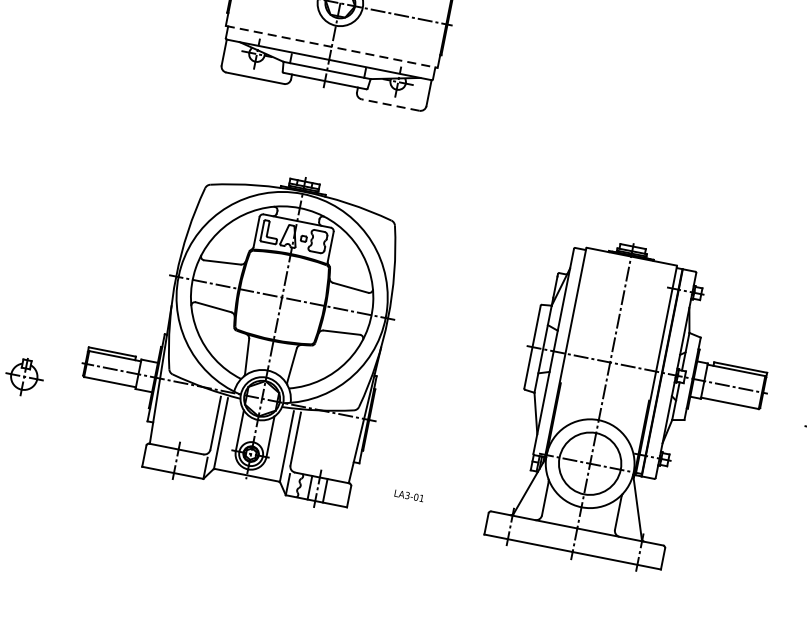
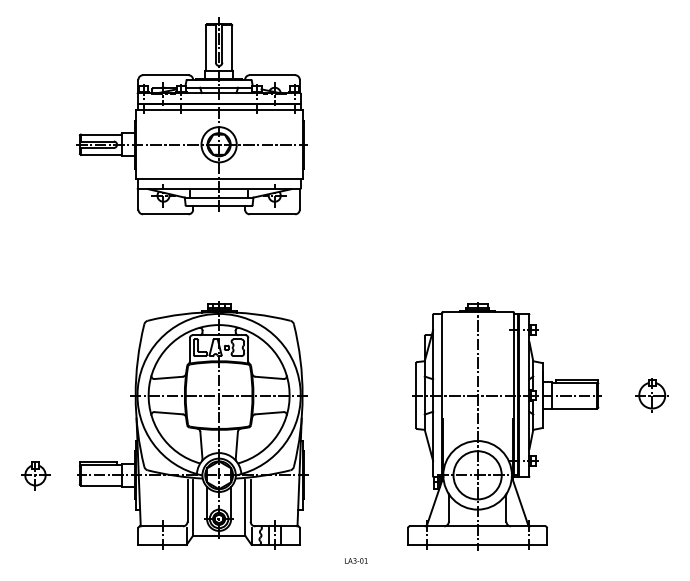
line: (332, 47) -> (219, 179), dashed -> solid
line: (390, 105) -> (272, 214), dashed -> solid
part: (240, 328) -> (192, 425), moved
part: (636, 408) -> (504, 426), moved
text: (409, 495) -> (356, 560), moved

